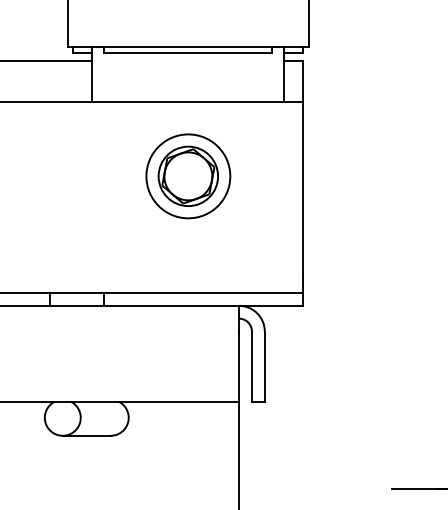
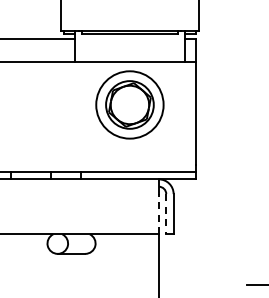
part: (187, 177) -> (129, 105), size x1.4
line: (238, 365) -> (158, 213), solid -> dashed
line: (252, 367) -> (166, 214), solid -> dashed

